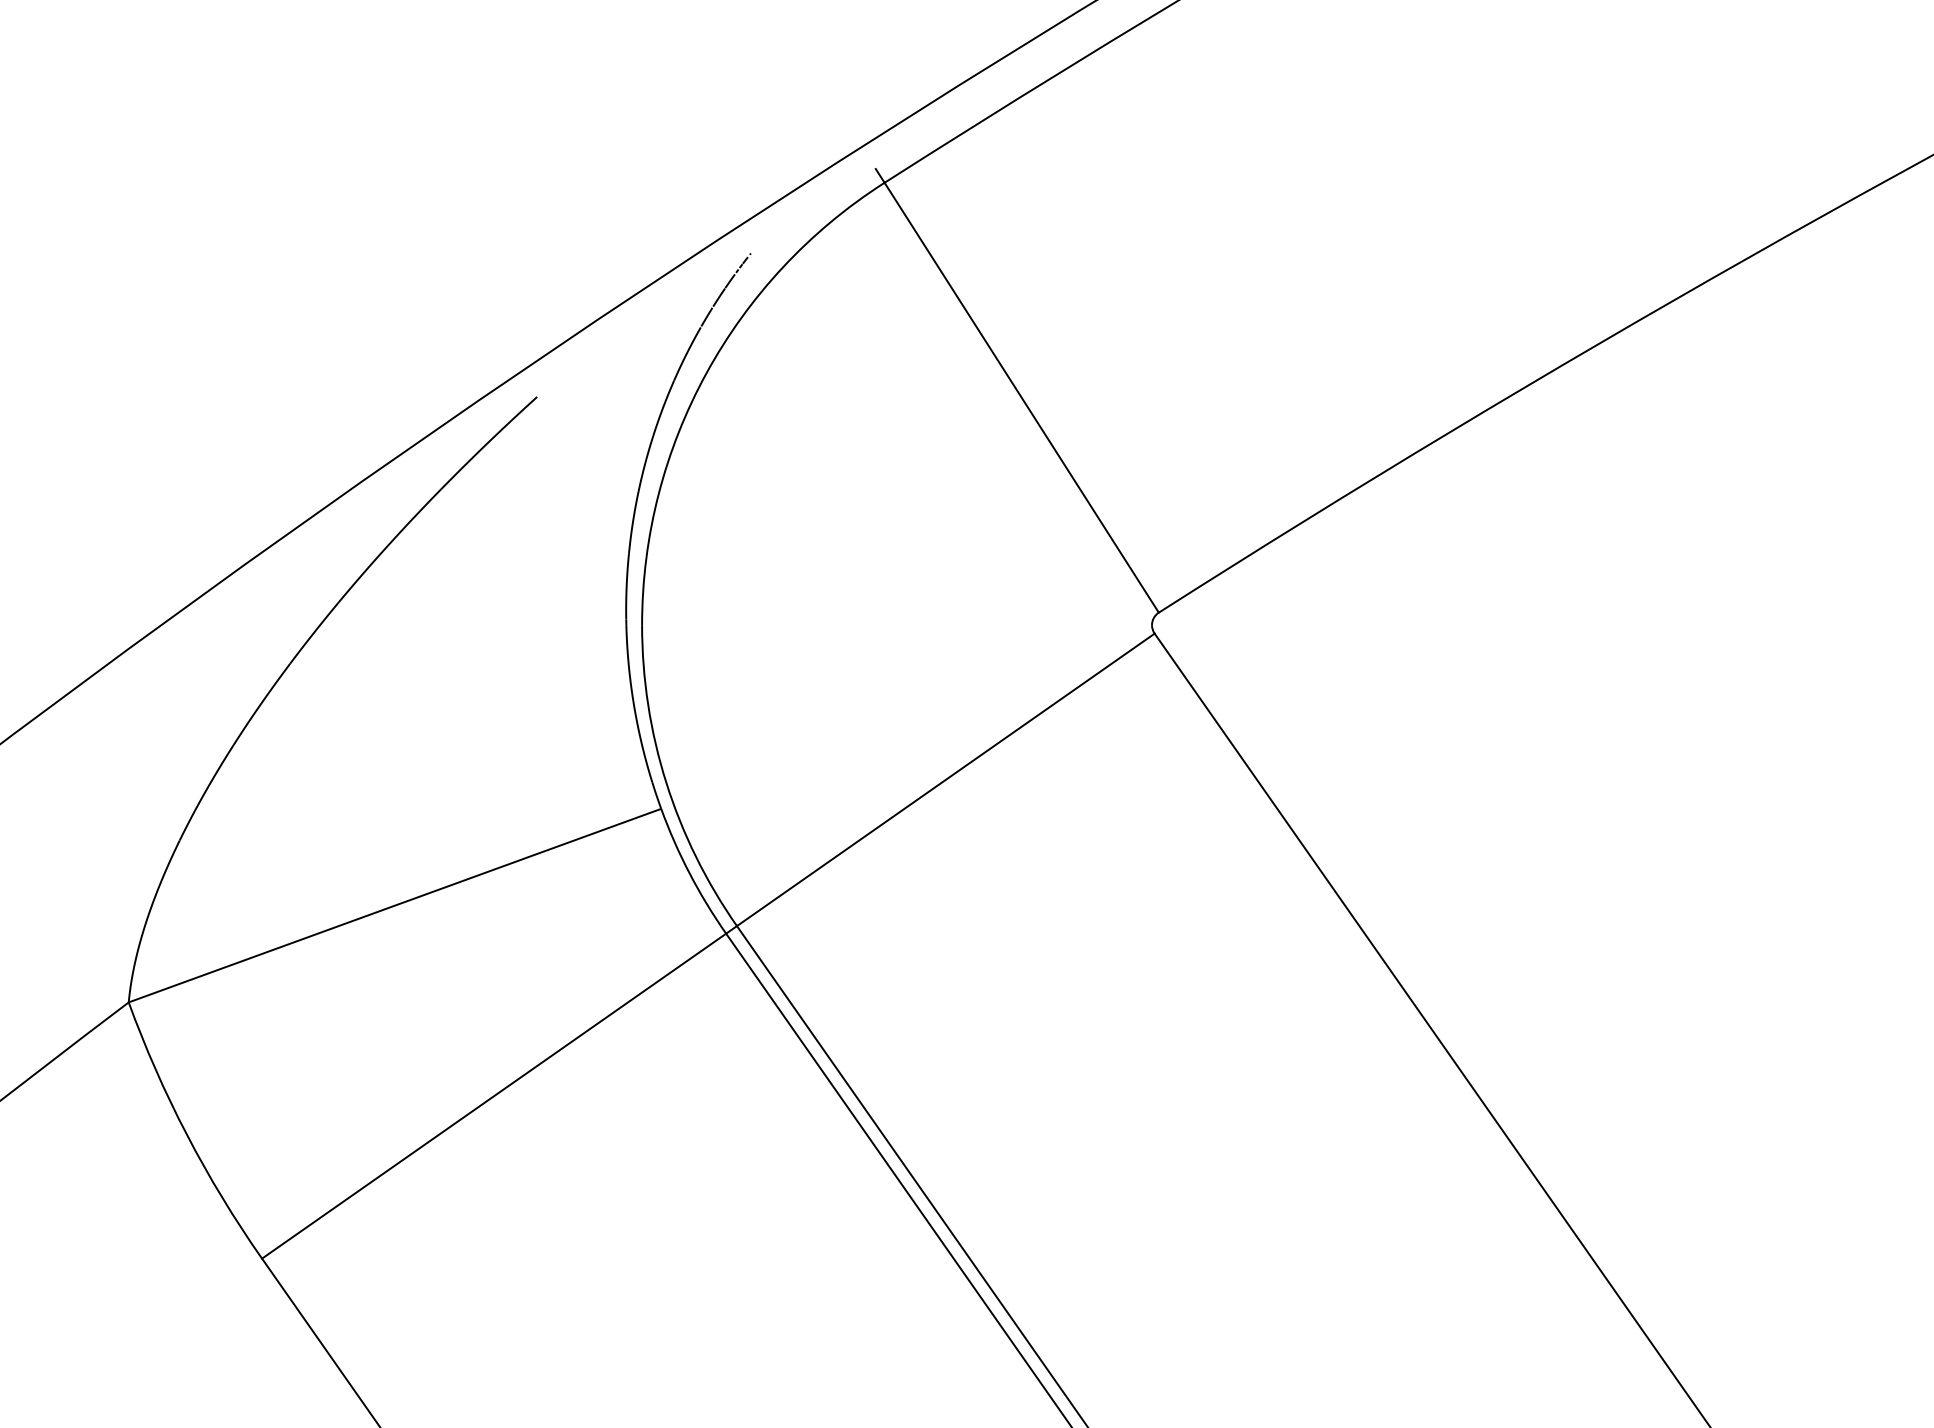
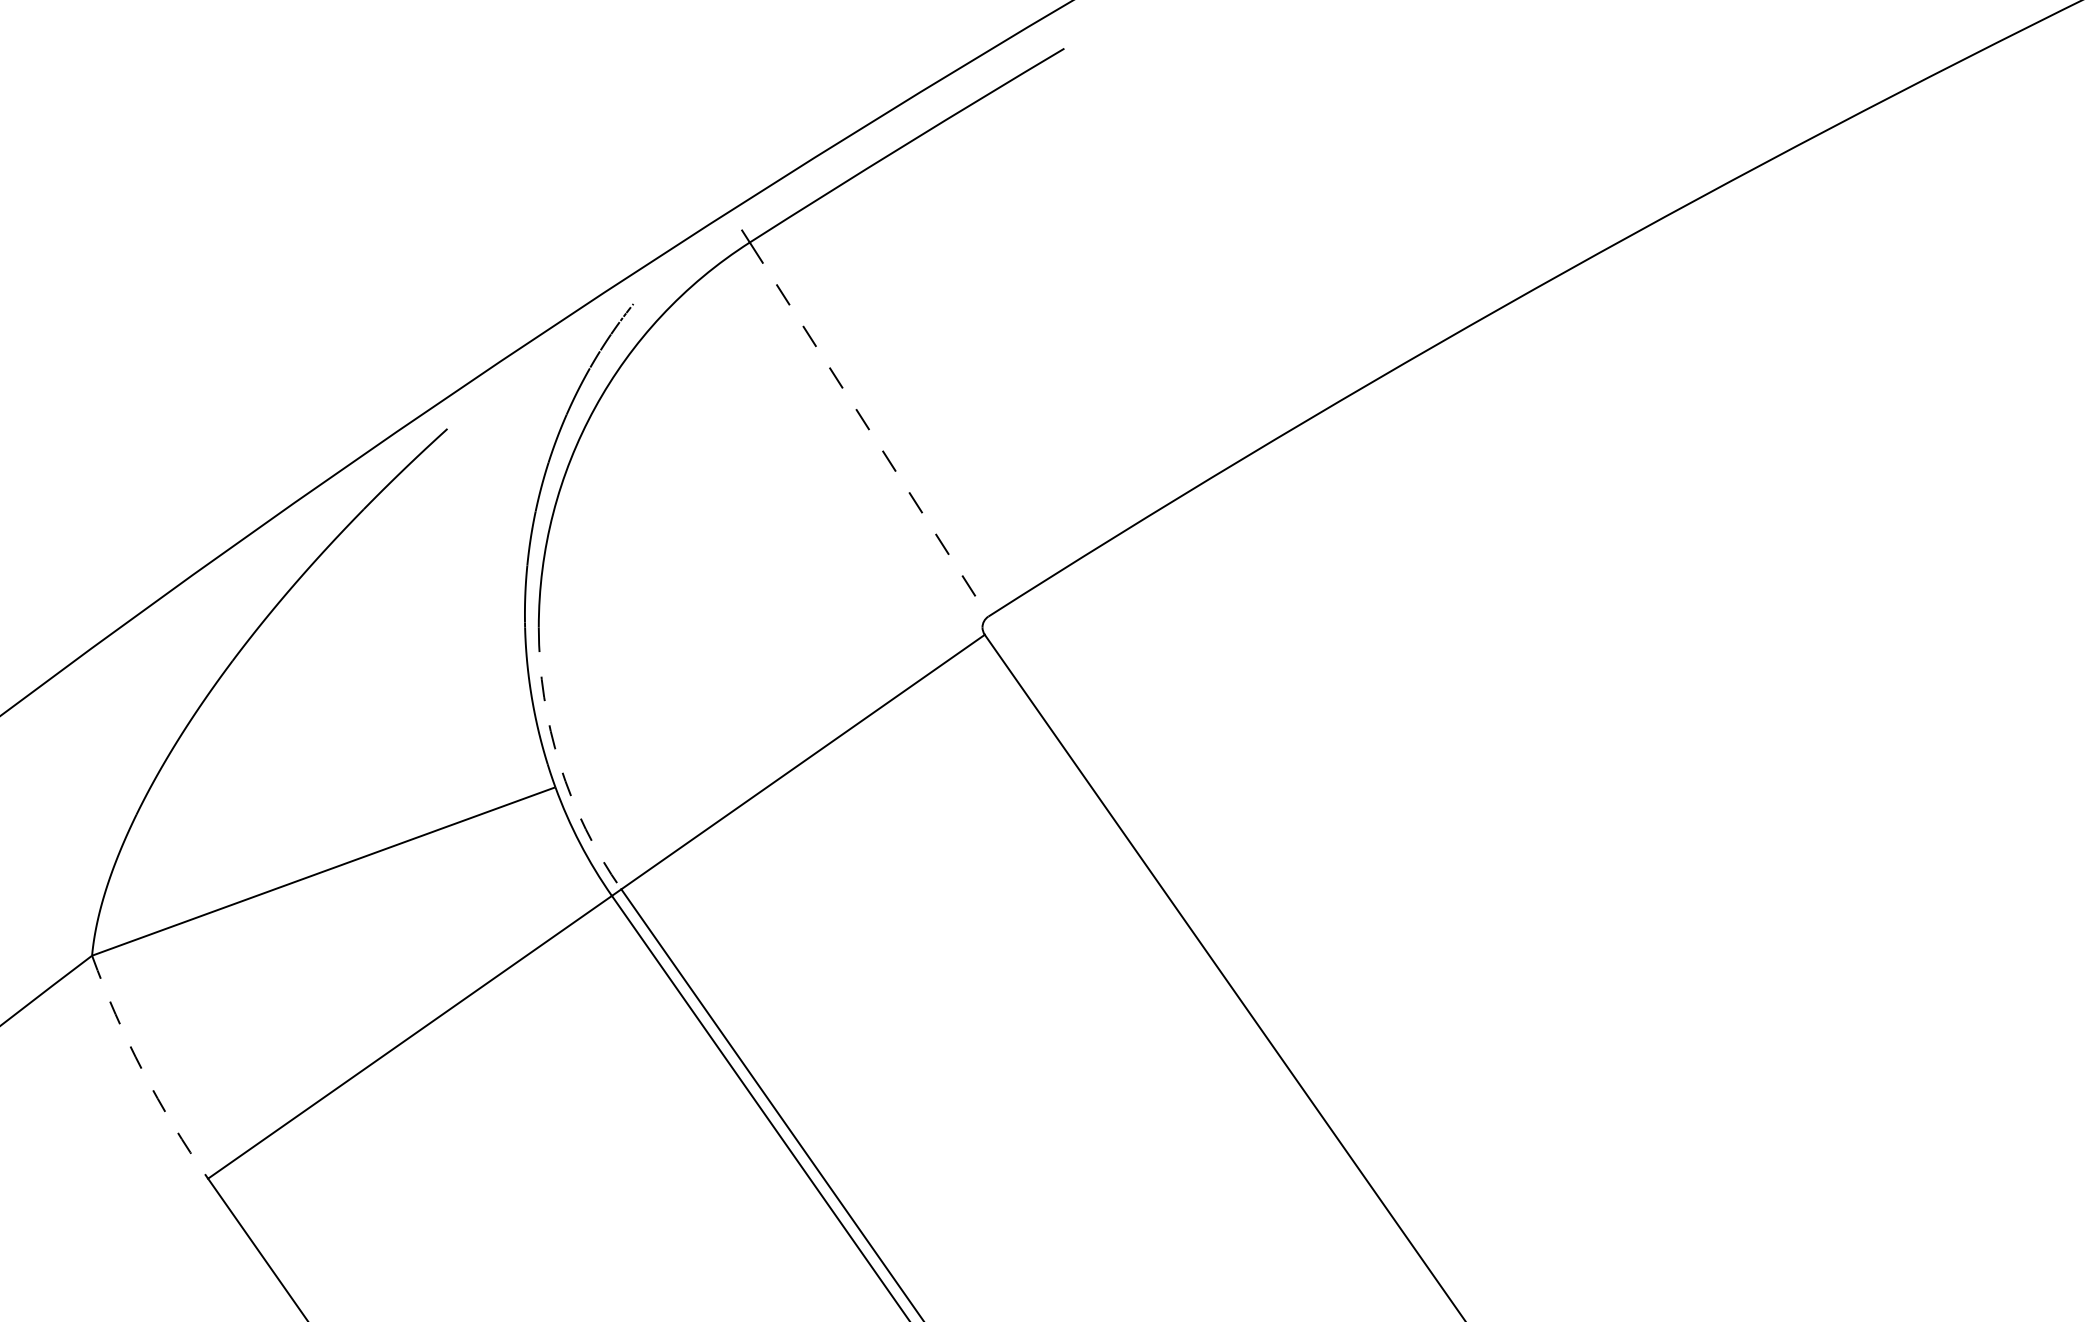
line: (1022, 397) -> (869, 429), solid -> dashed
arc: (665, 782) -> (559, 764), solid -> dashed
arc: (186, 1135) -> (142, 1071), solid -> dashed

